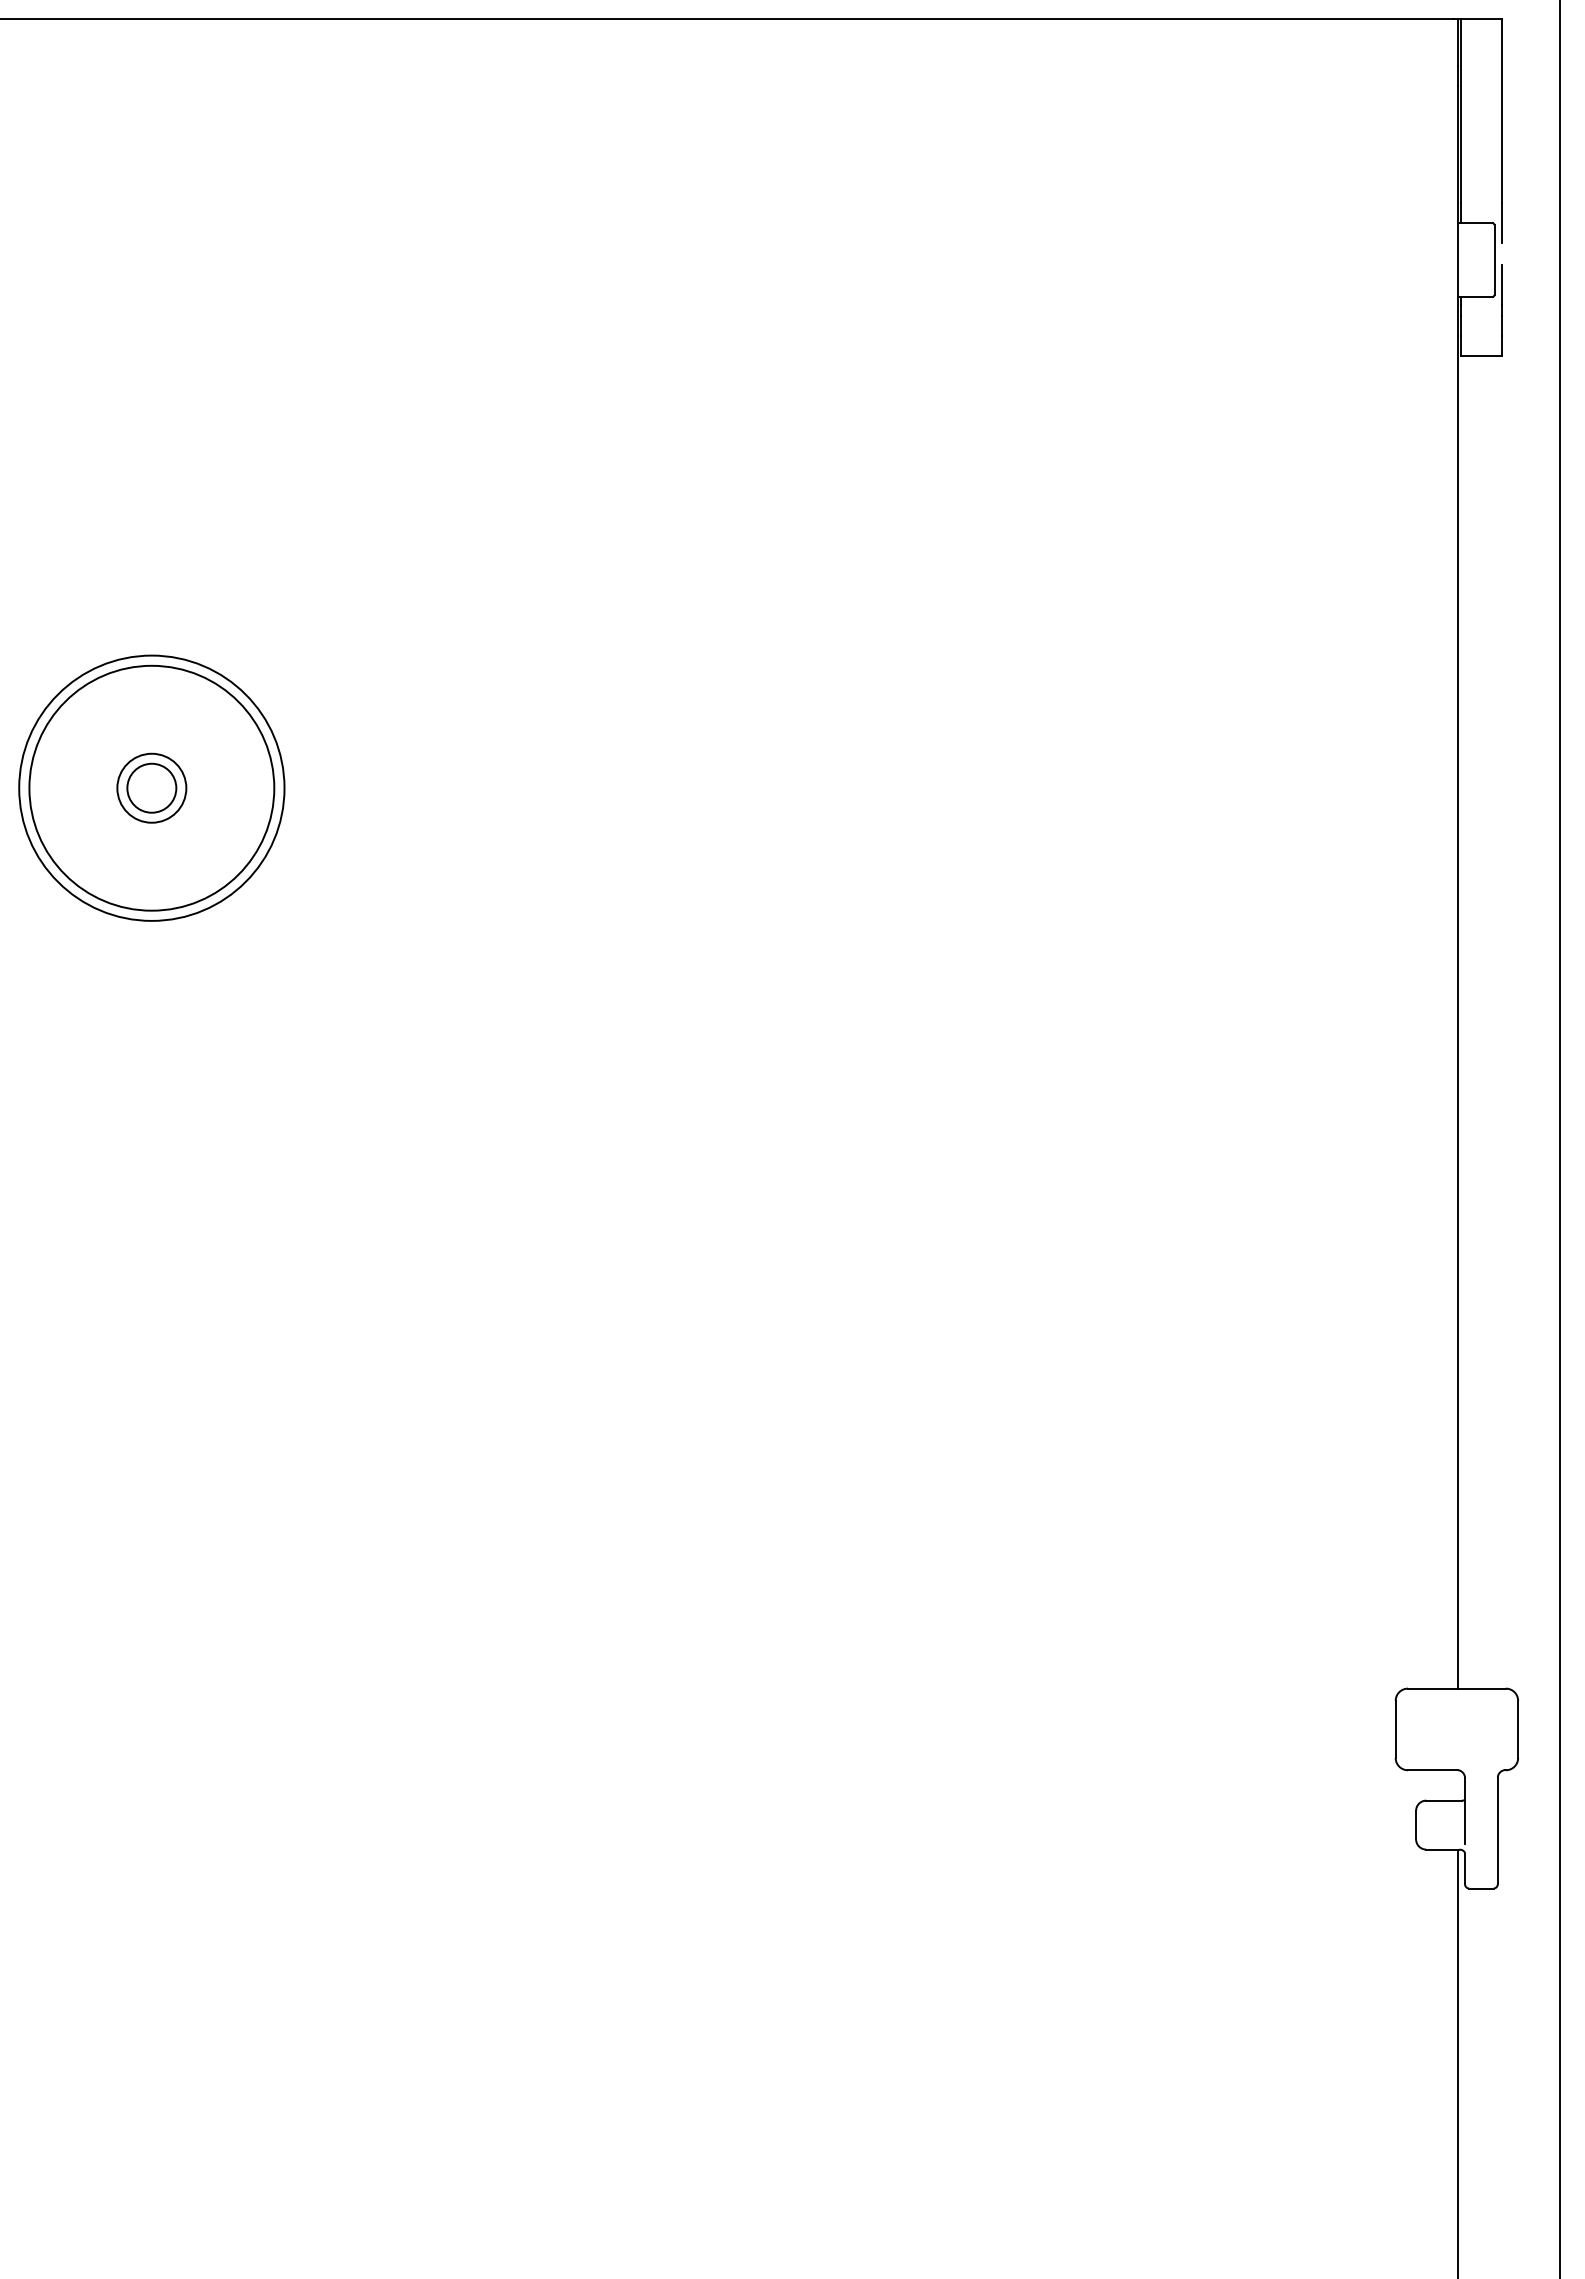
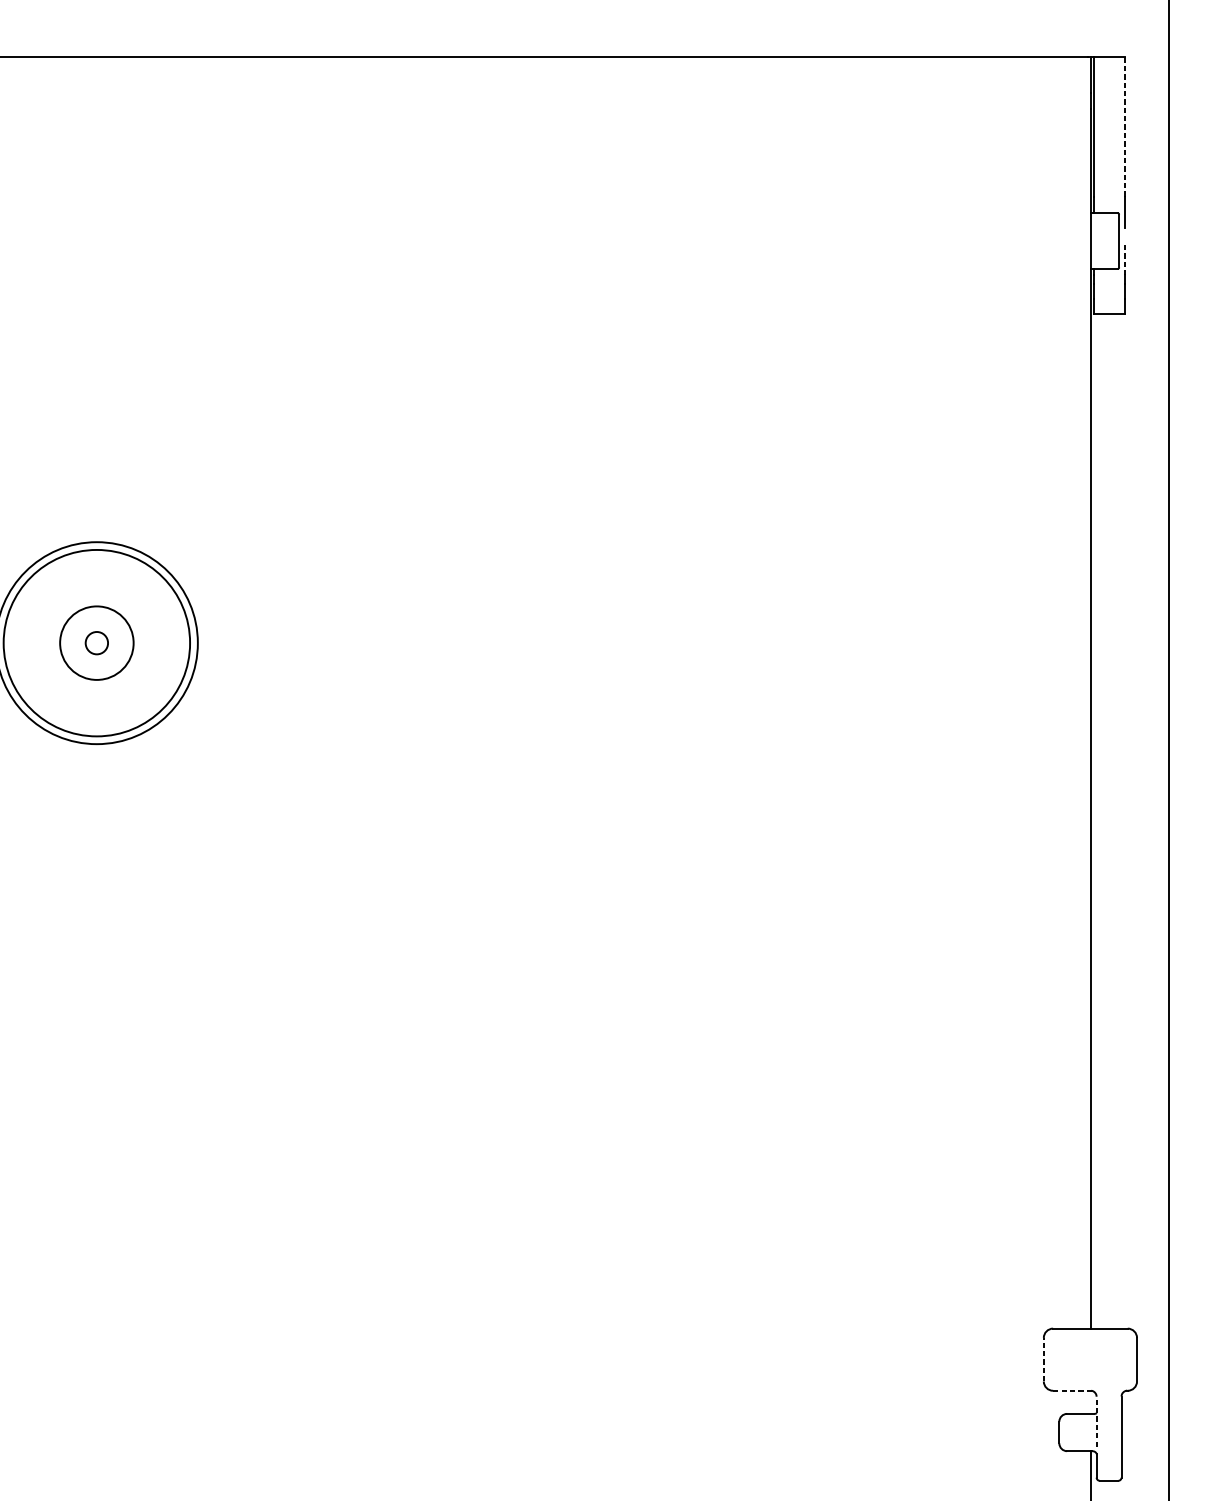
line: (1501, 110) -> (1124, 127), solid -> dashed
line: (1501, 284) -> (1124, 259), solid -> dashed
circle: (151, 787) -> (96, 642), size x0.6
circle: (151, 787) -> (96, 642), size x1.4
line: (1395, 1729) -> (1043, 1359), solid -> dashed
line: (1433, 1770) -> (1072, 1390), solid -> dashed
line: (1465, 1811) -> (1096, 1422), solid -> dashed

